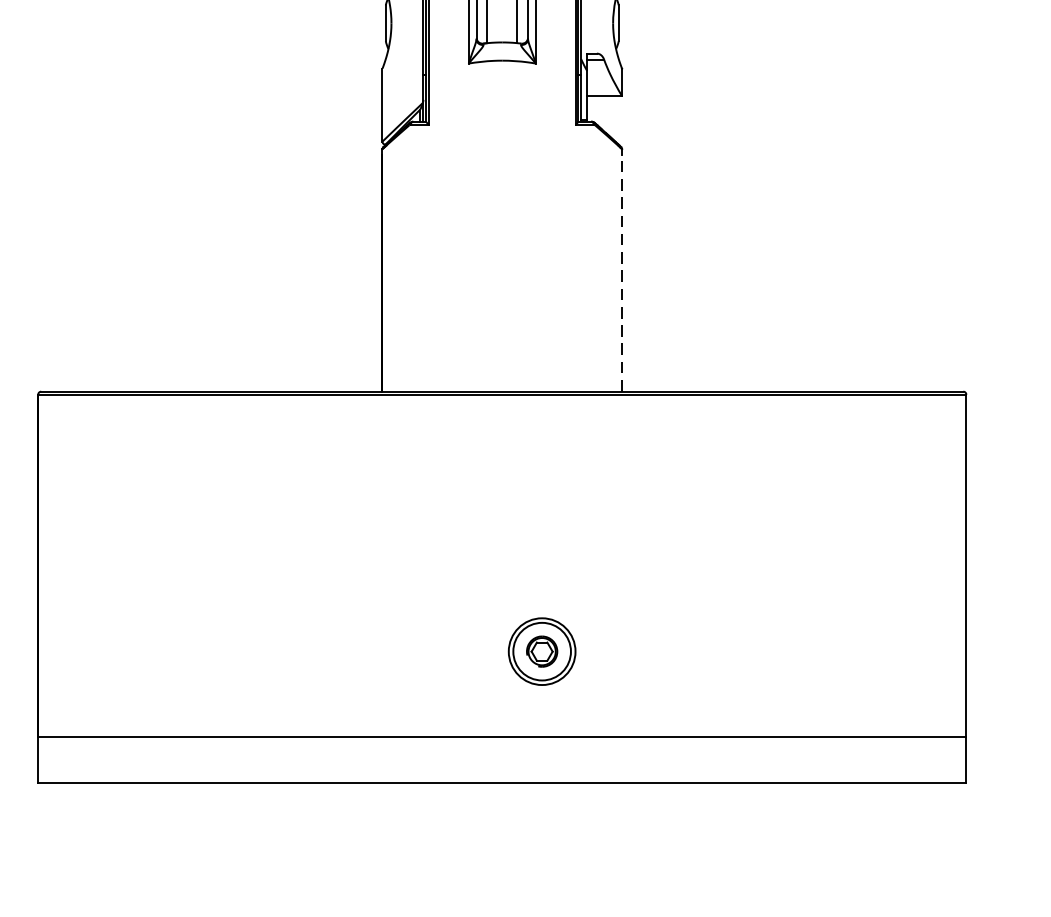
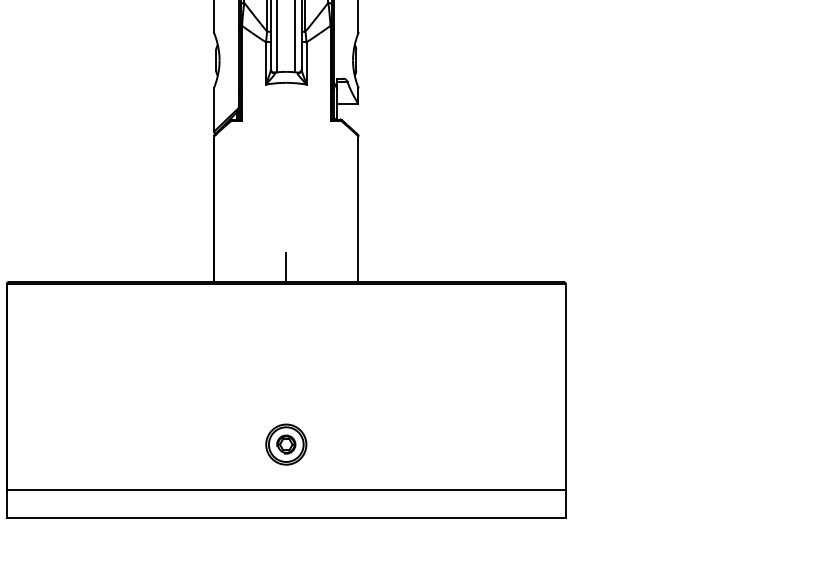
line: (622, 272) -> (358, 210), dashed -> solid
line: (502, 367) -> (286, 267), added
part: (542, 651) -> (286, 444), moved

